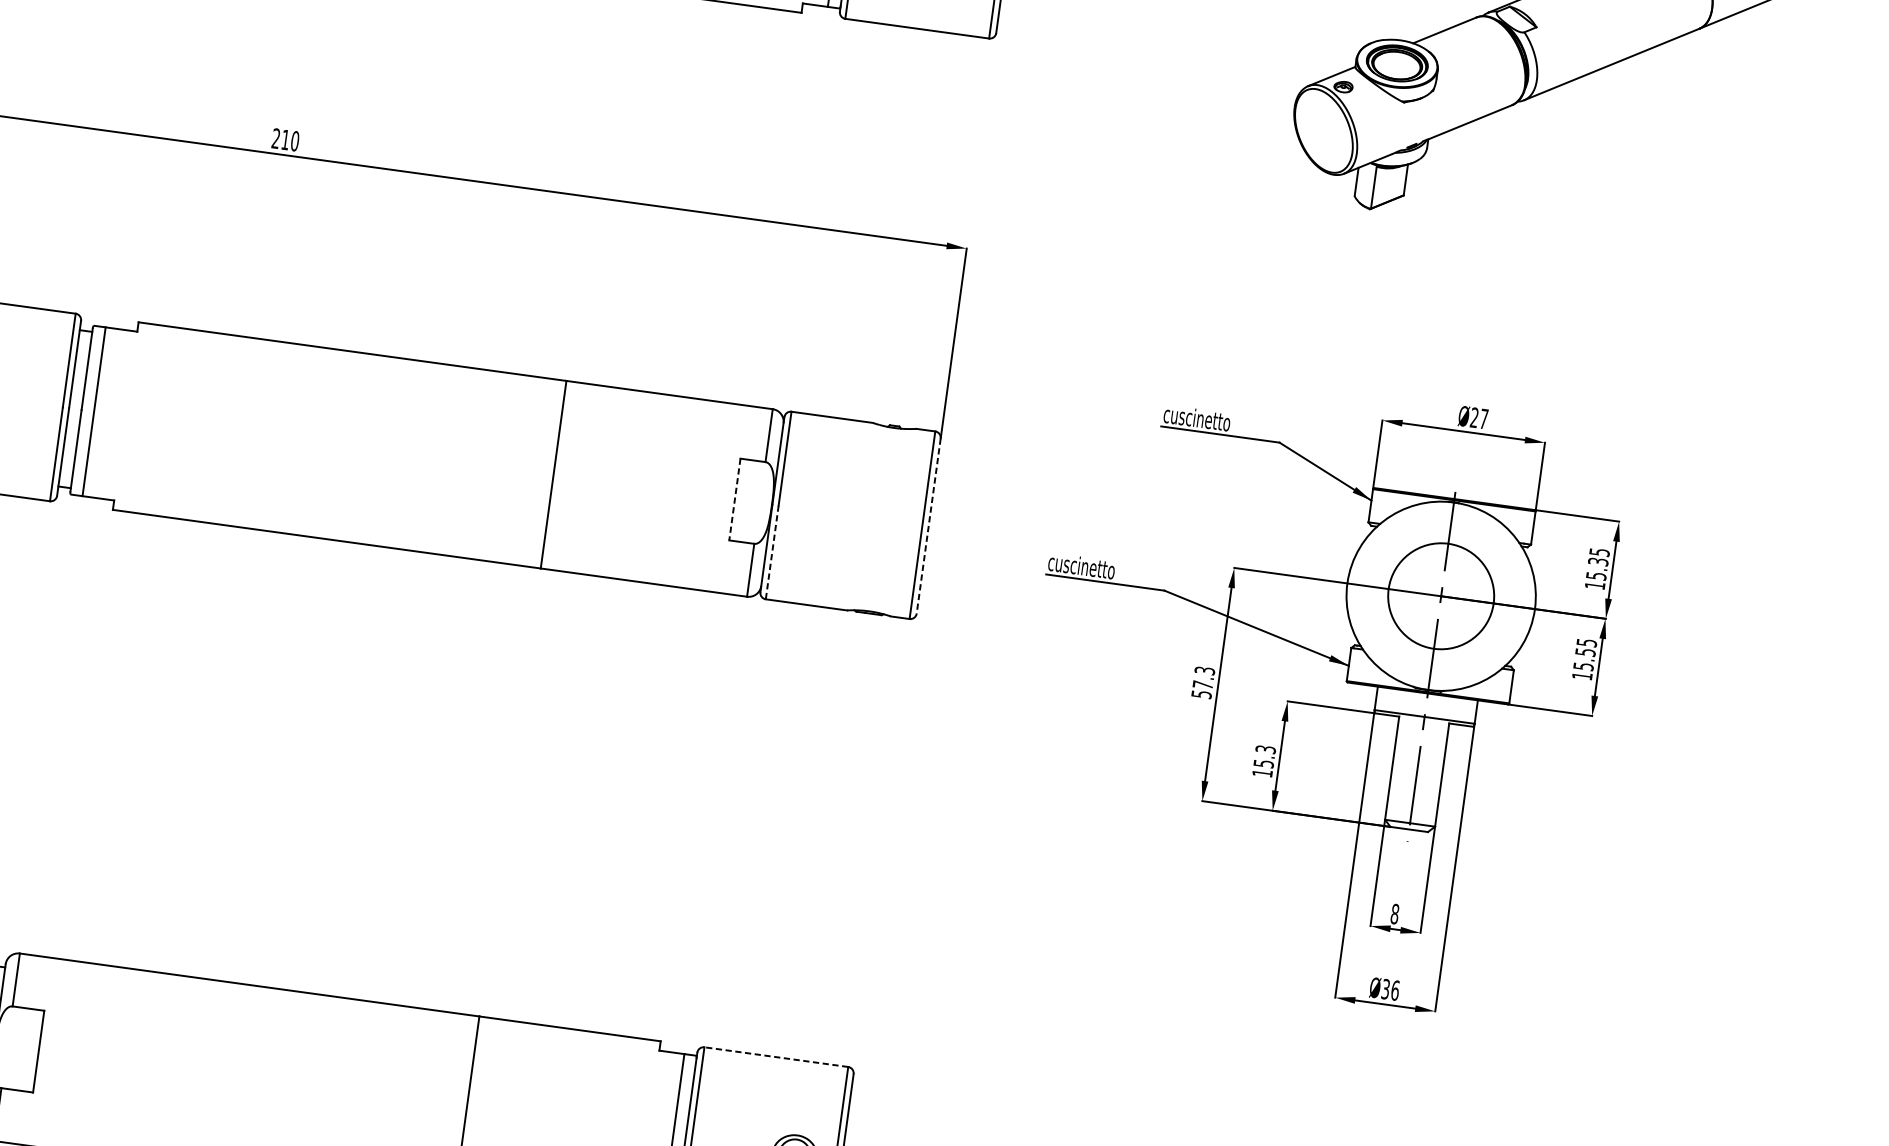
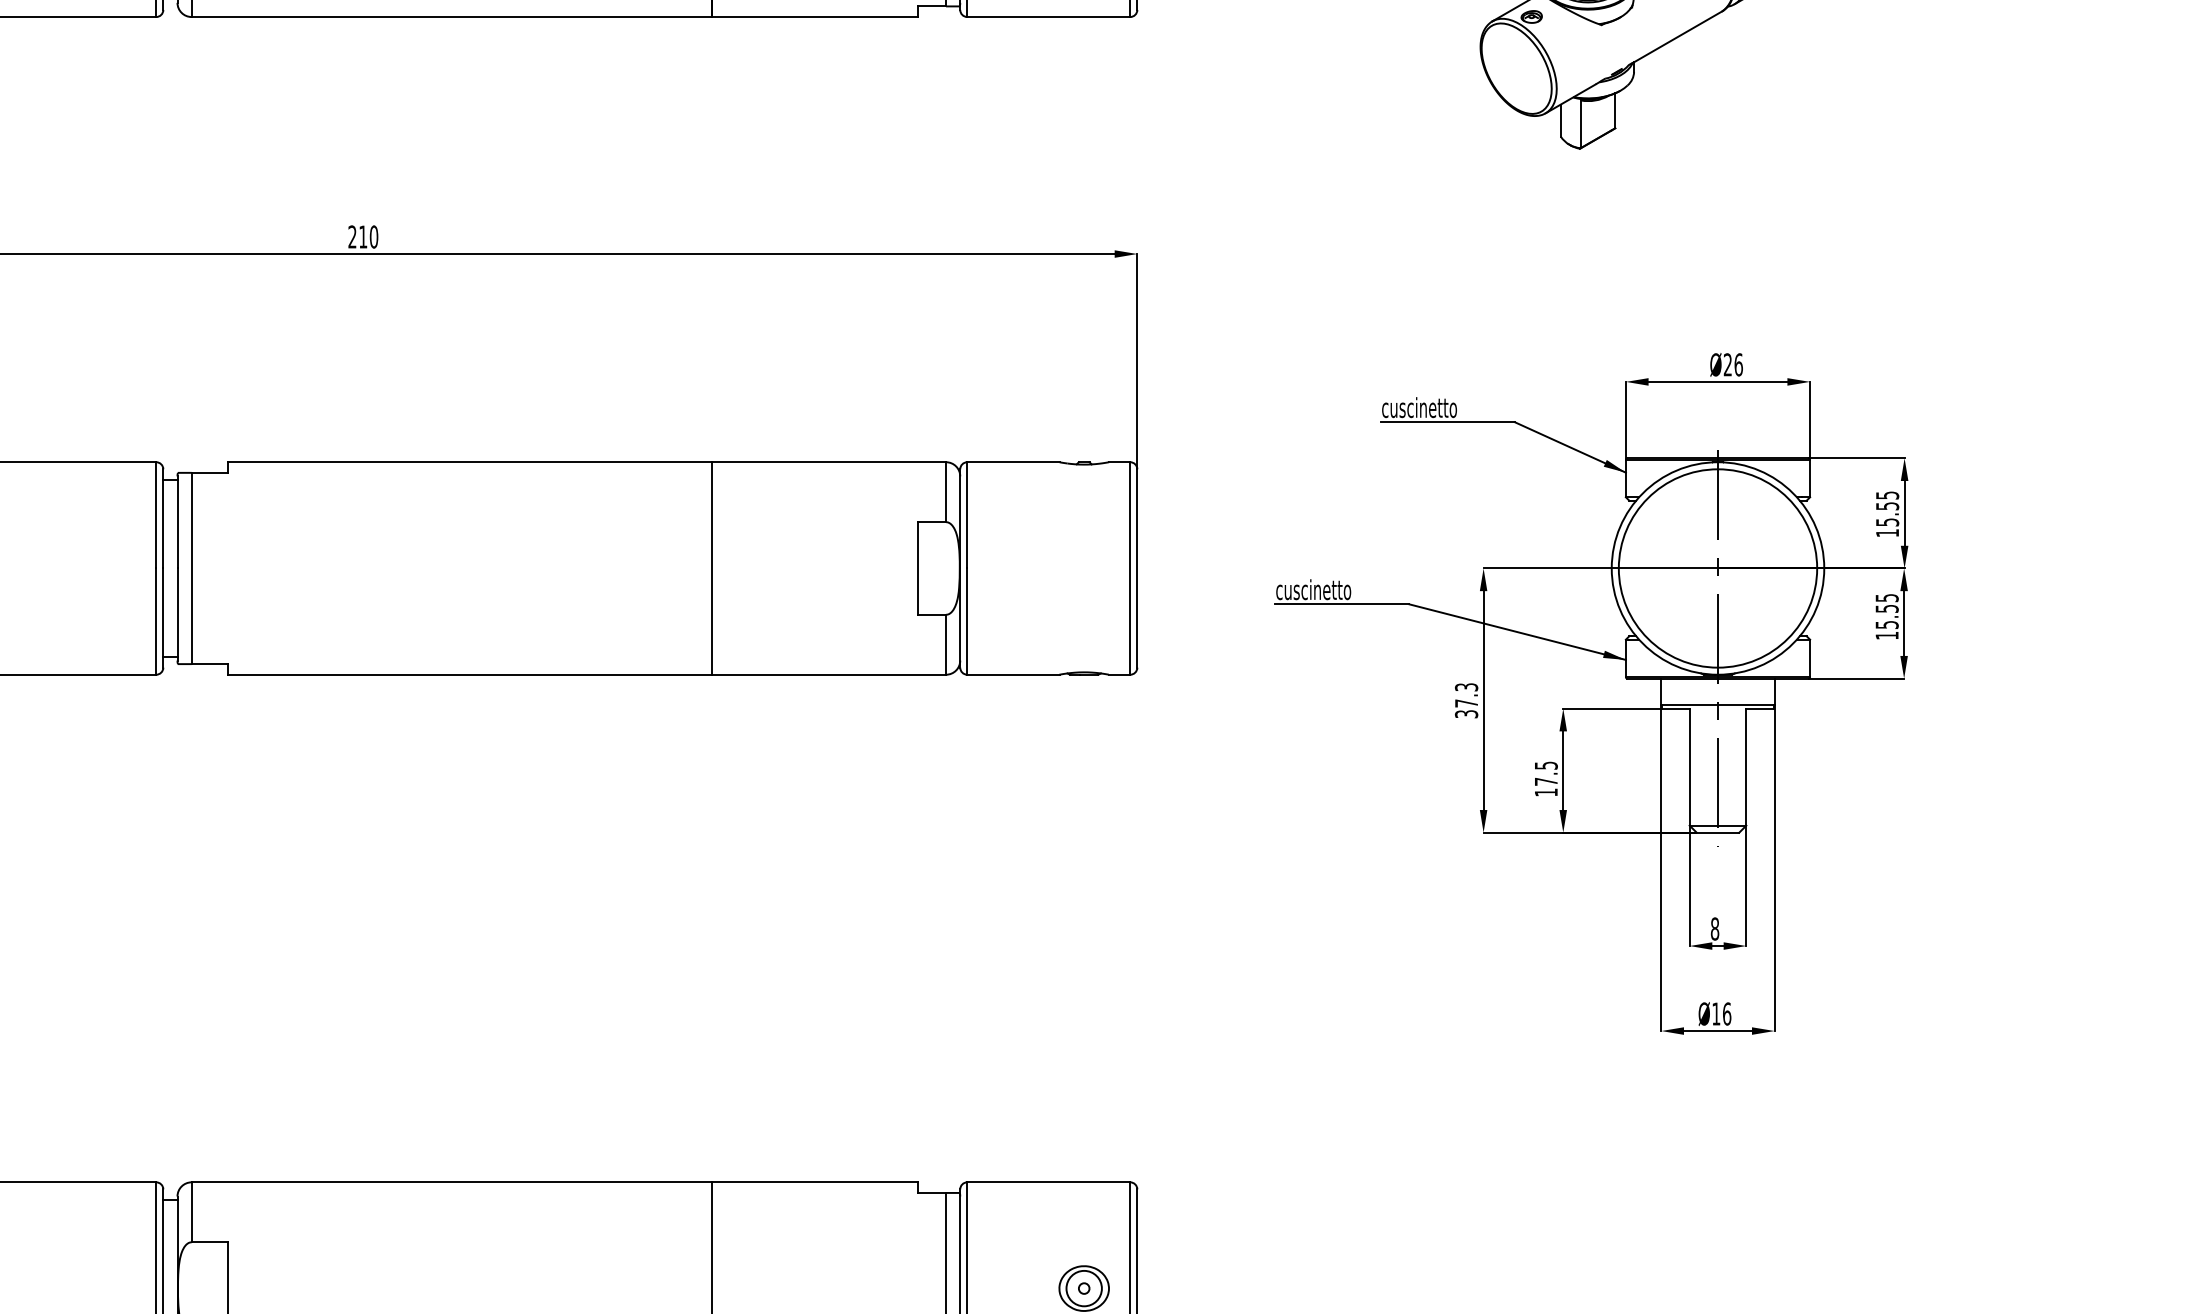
text: (1483, 418) -> (1738, 364), Ø27 -> Ø26
line: (734, 499) -> (917, 568), dashed -> solid
line: (928, 526) -> (1137, 568), dashed -> solid
line: (772, 553) -> (967, 622), dashed -> solid
text: (1597, 561) -> (1886, 505), 15.35 -> 15.55
circle: (1440, 596) -> (1717, 568), size x1.67
text: (1200, 693) -> (1465, 713), 57.3 -> 37.3
text: (1264, 756) -> (1545, 773), 15.3 -> 17.5
text: (1386, 988) -> (1716, 1013), Ø36 -> Ø16
line: (776, 1057) -> (1048, 1182), dashed -> solid

